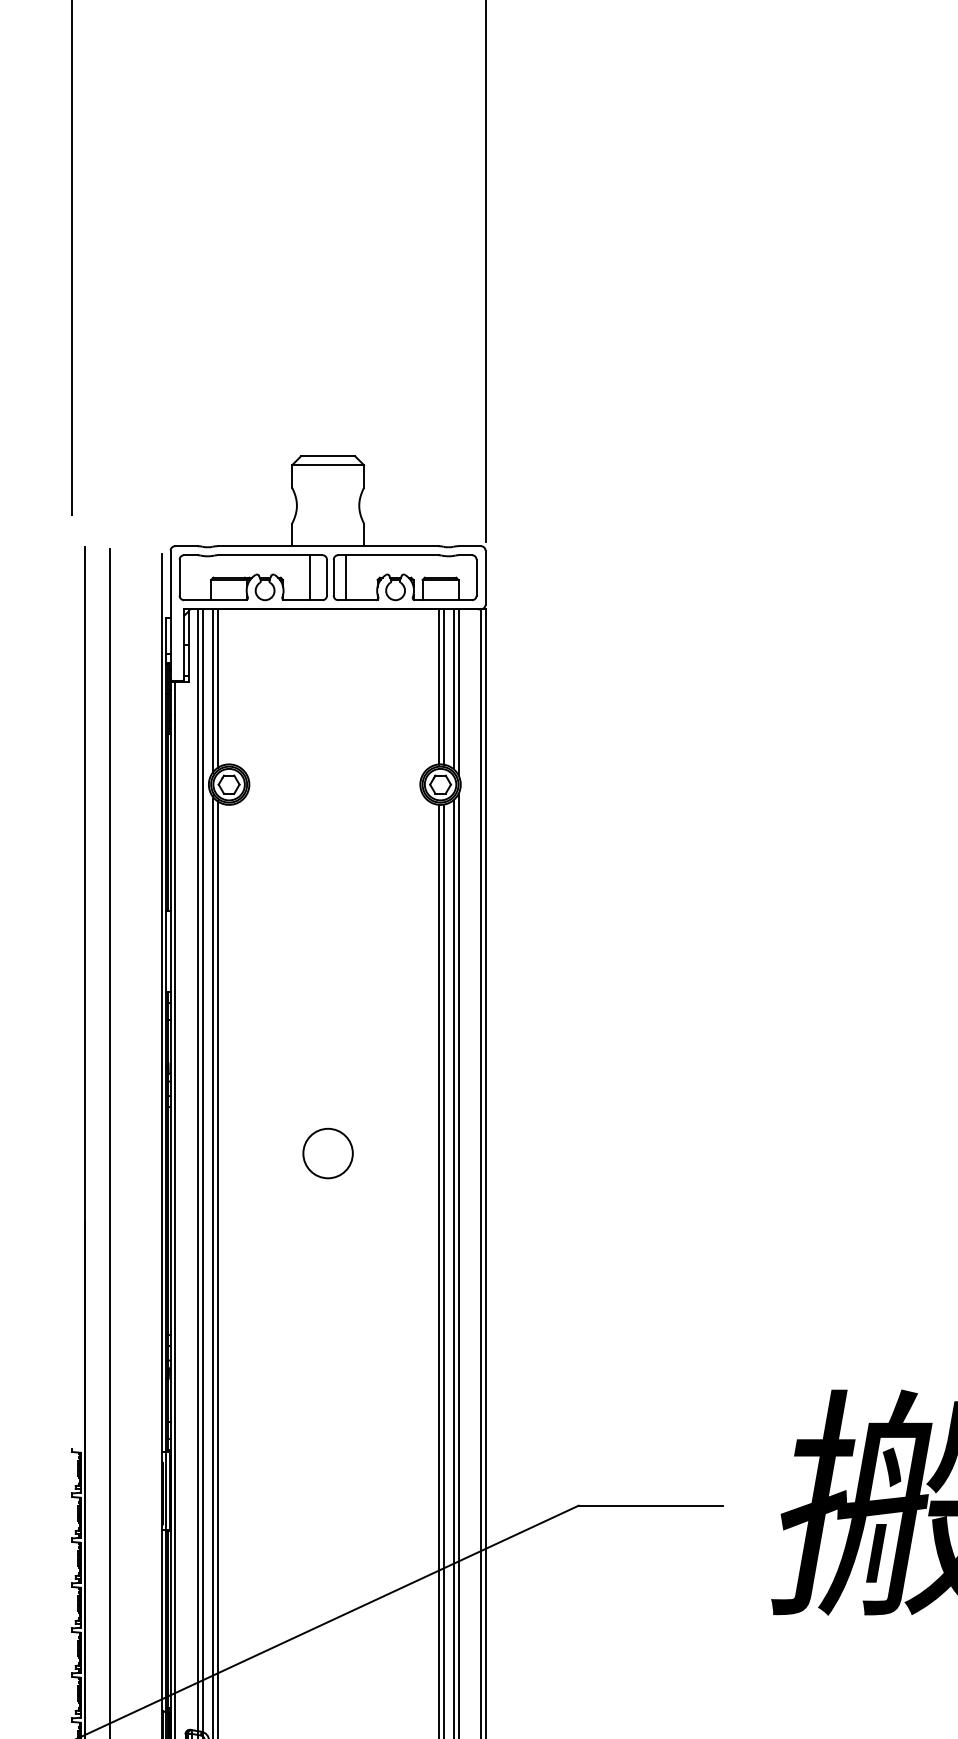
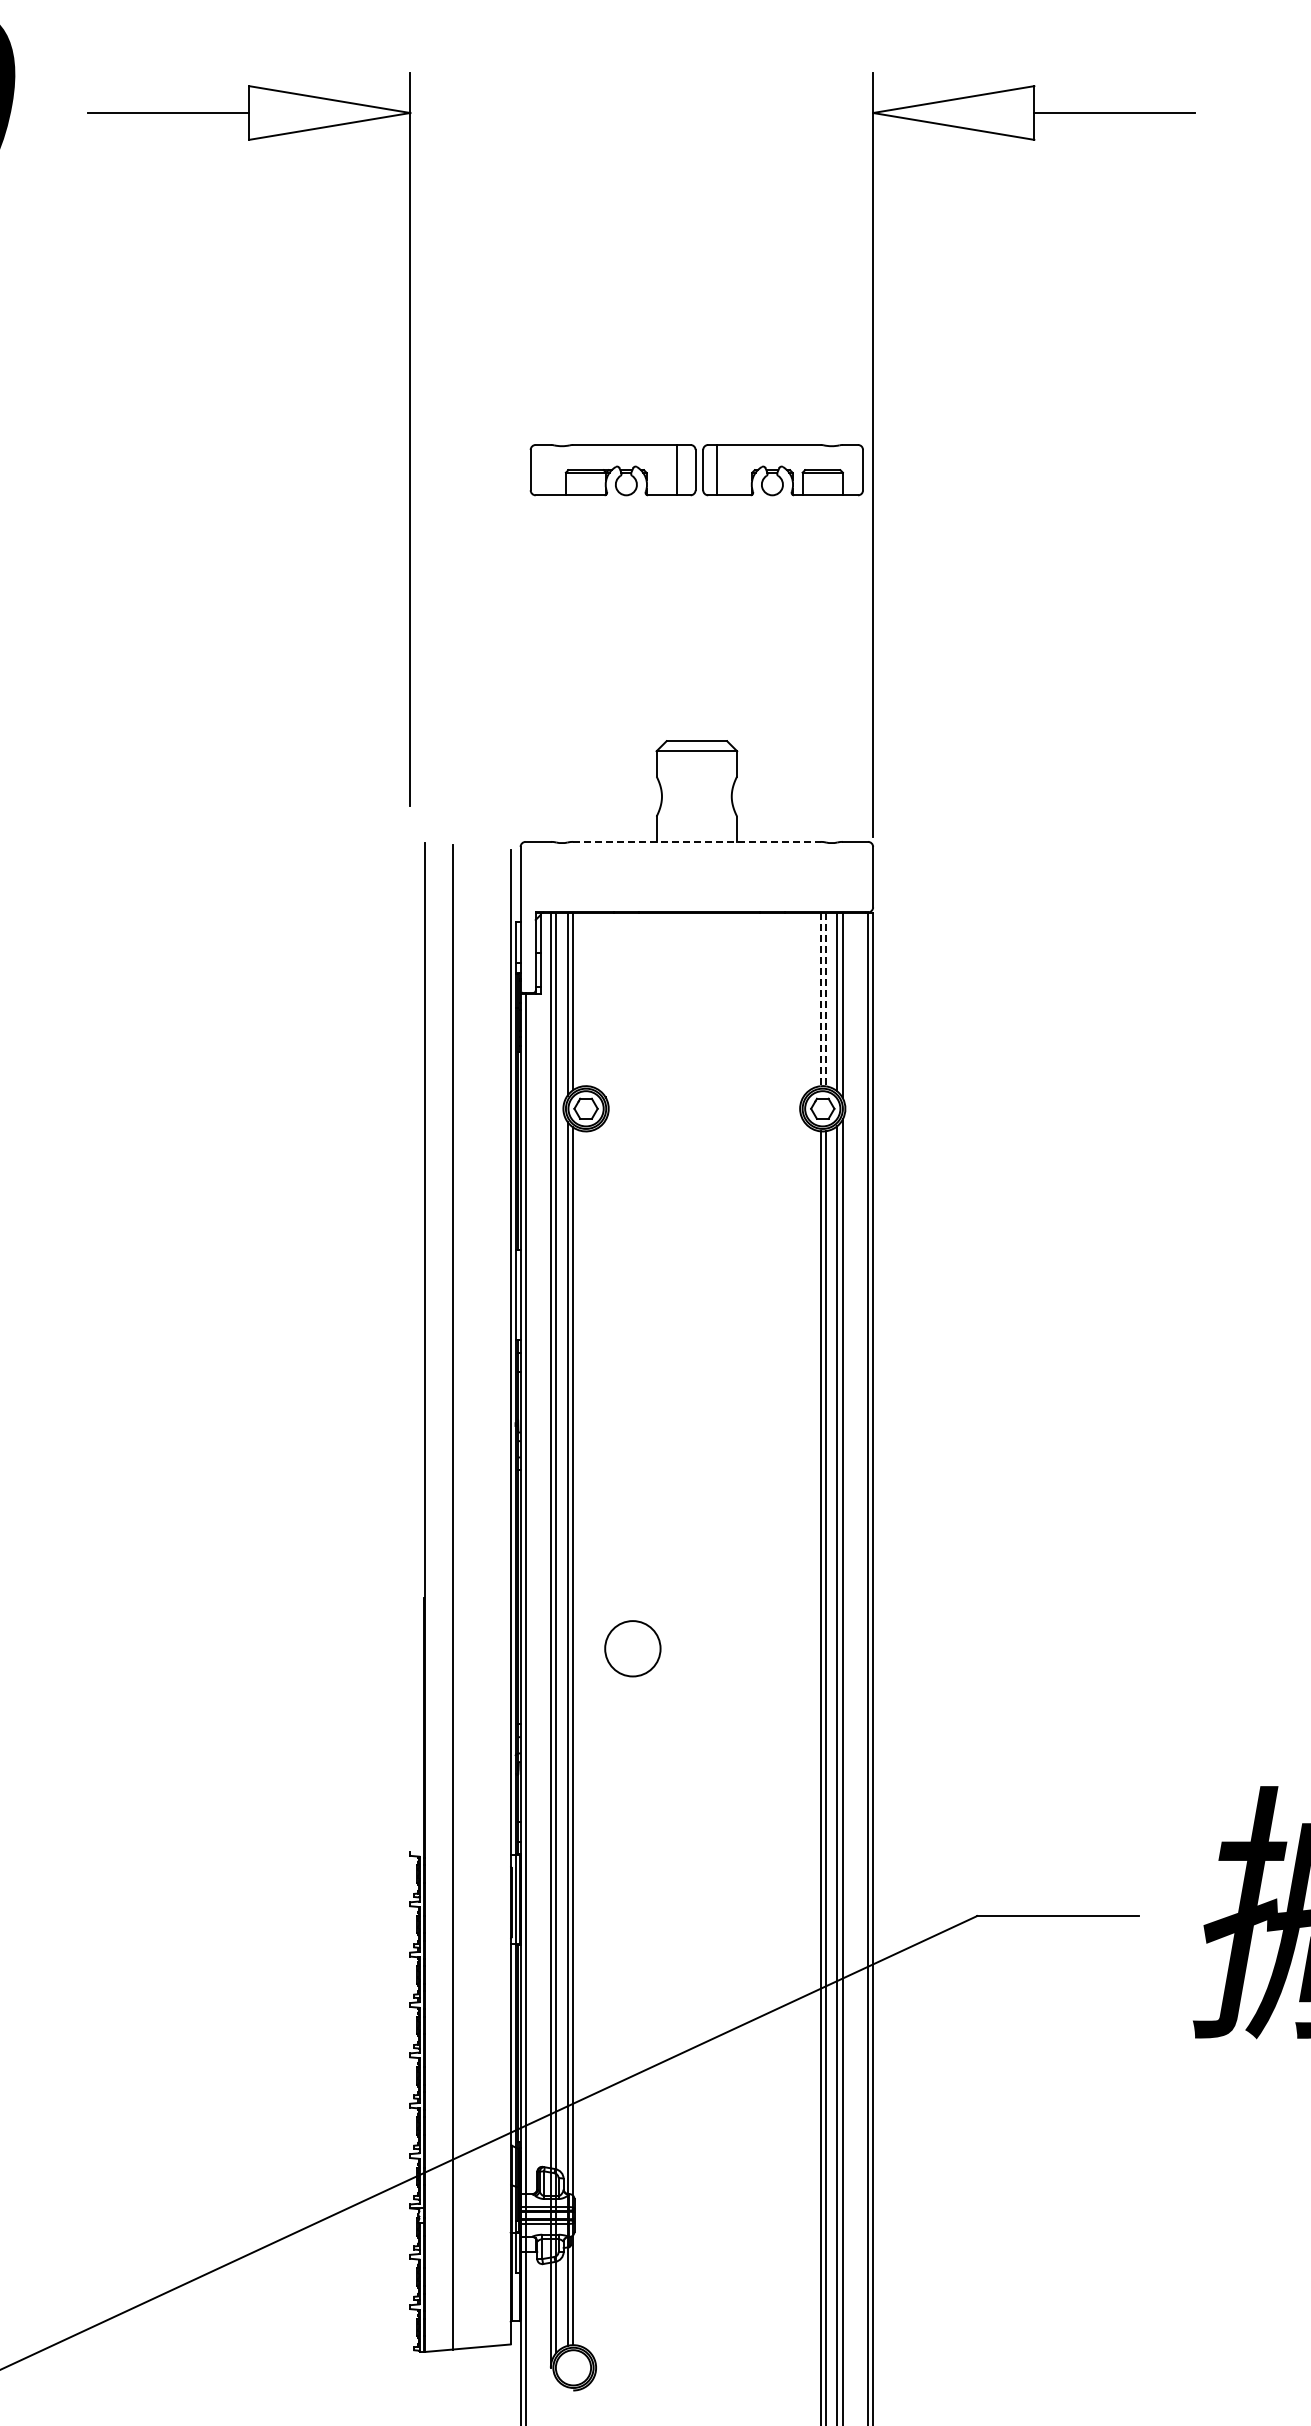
line: (327, 545) -> (696, 841), solid -> dashed
part: (327, 578) -> (696, 470), moved
line: (438, 687) -> (820, 999), solid -> dashed
line: (443, 687) -> (826, 999), solid -> dashed
circle: (327, 1153) -> (632, 1648), moved

